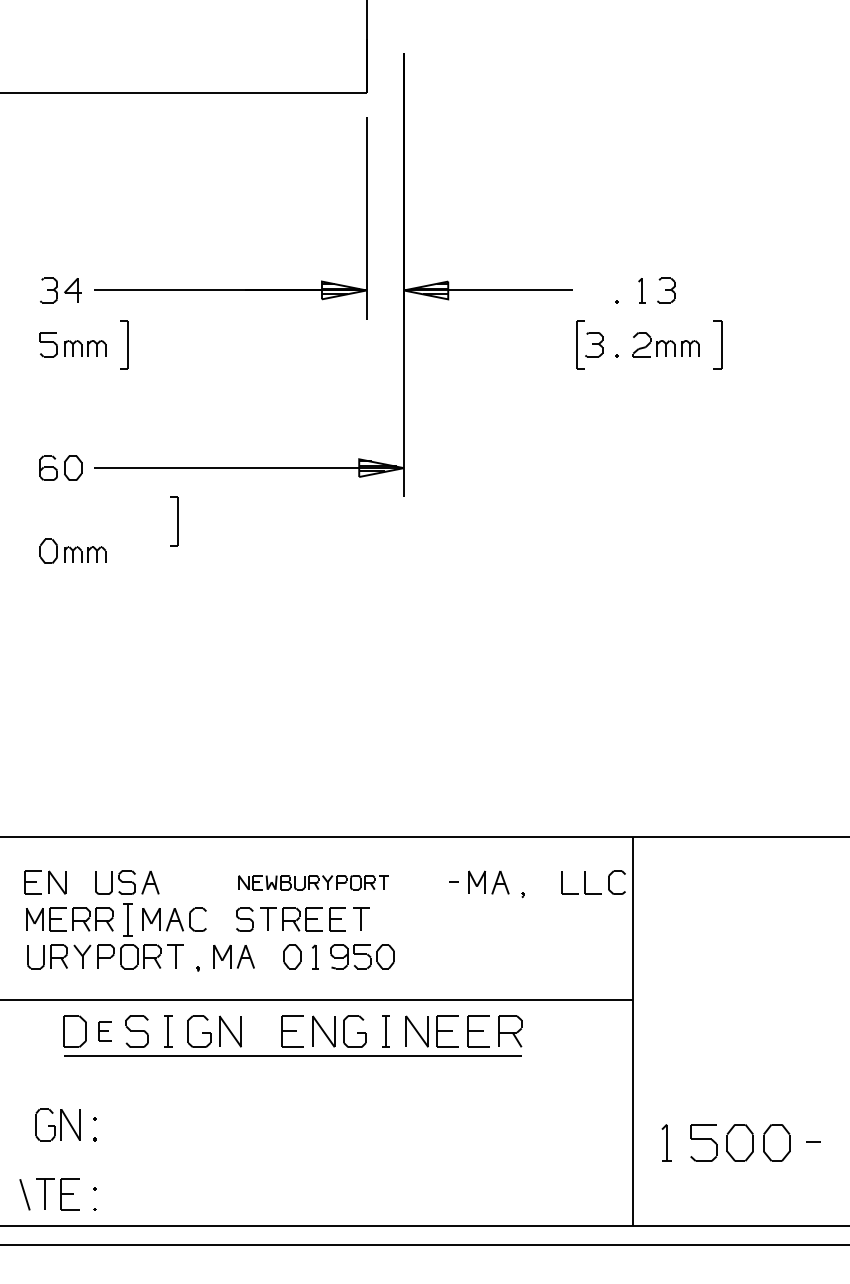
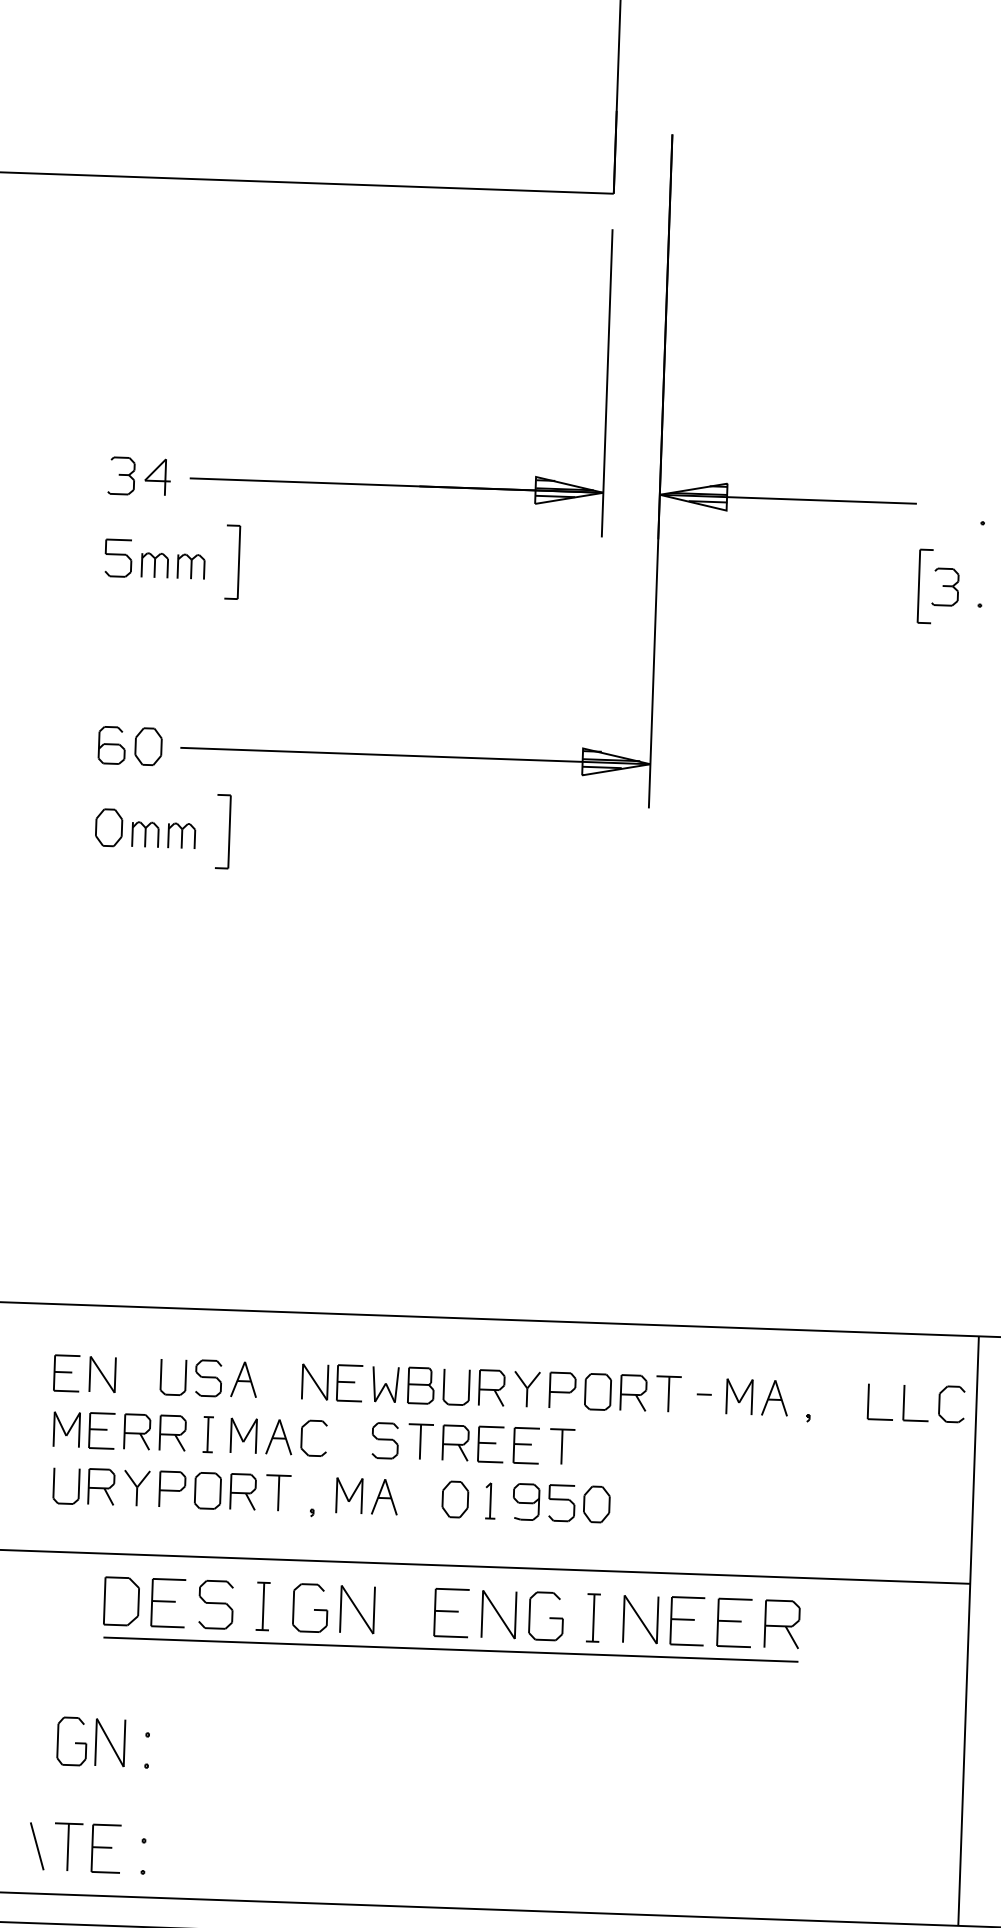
part: (174, 521) -> (223, 831), moved
part: (72, 550) -> (144, 827), moved
part: (313, 882) -> (491, 1387), size x1.67
part: (128, 919) -> (208, 1434), size x0.71
part: (105, 1031) -> (167, 1602), size x1.67

